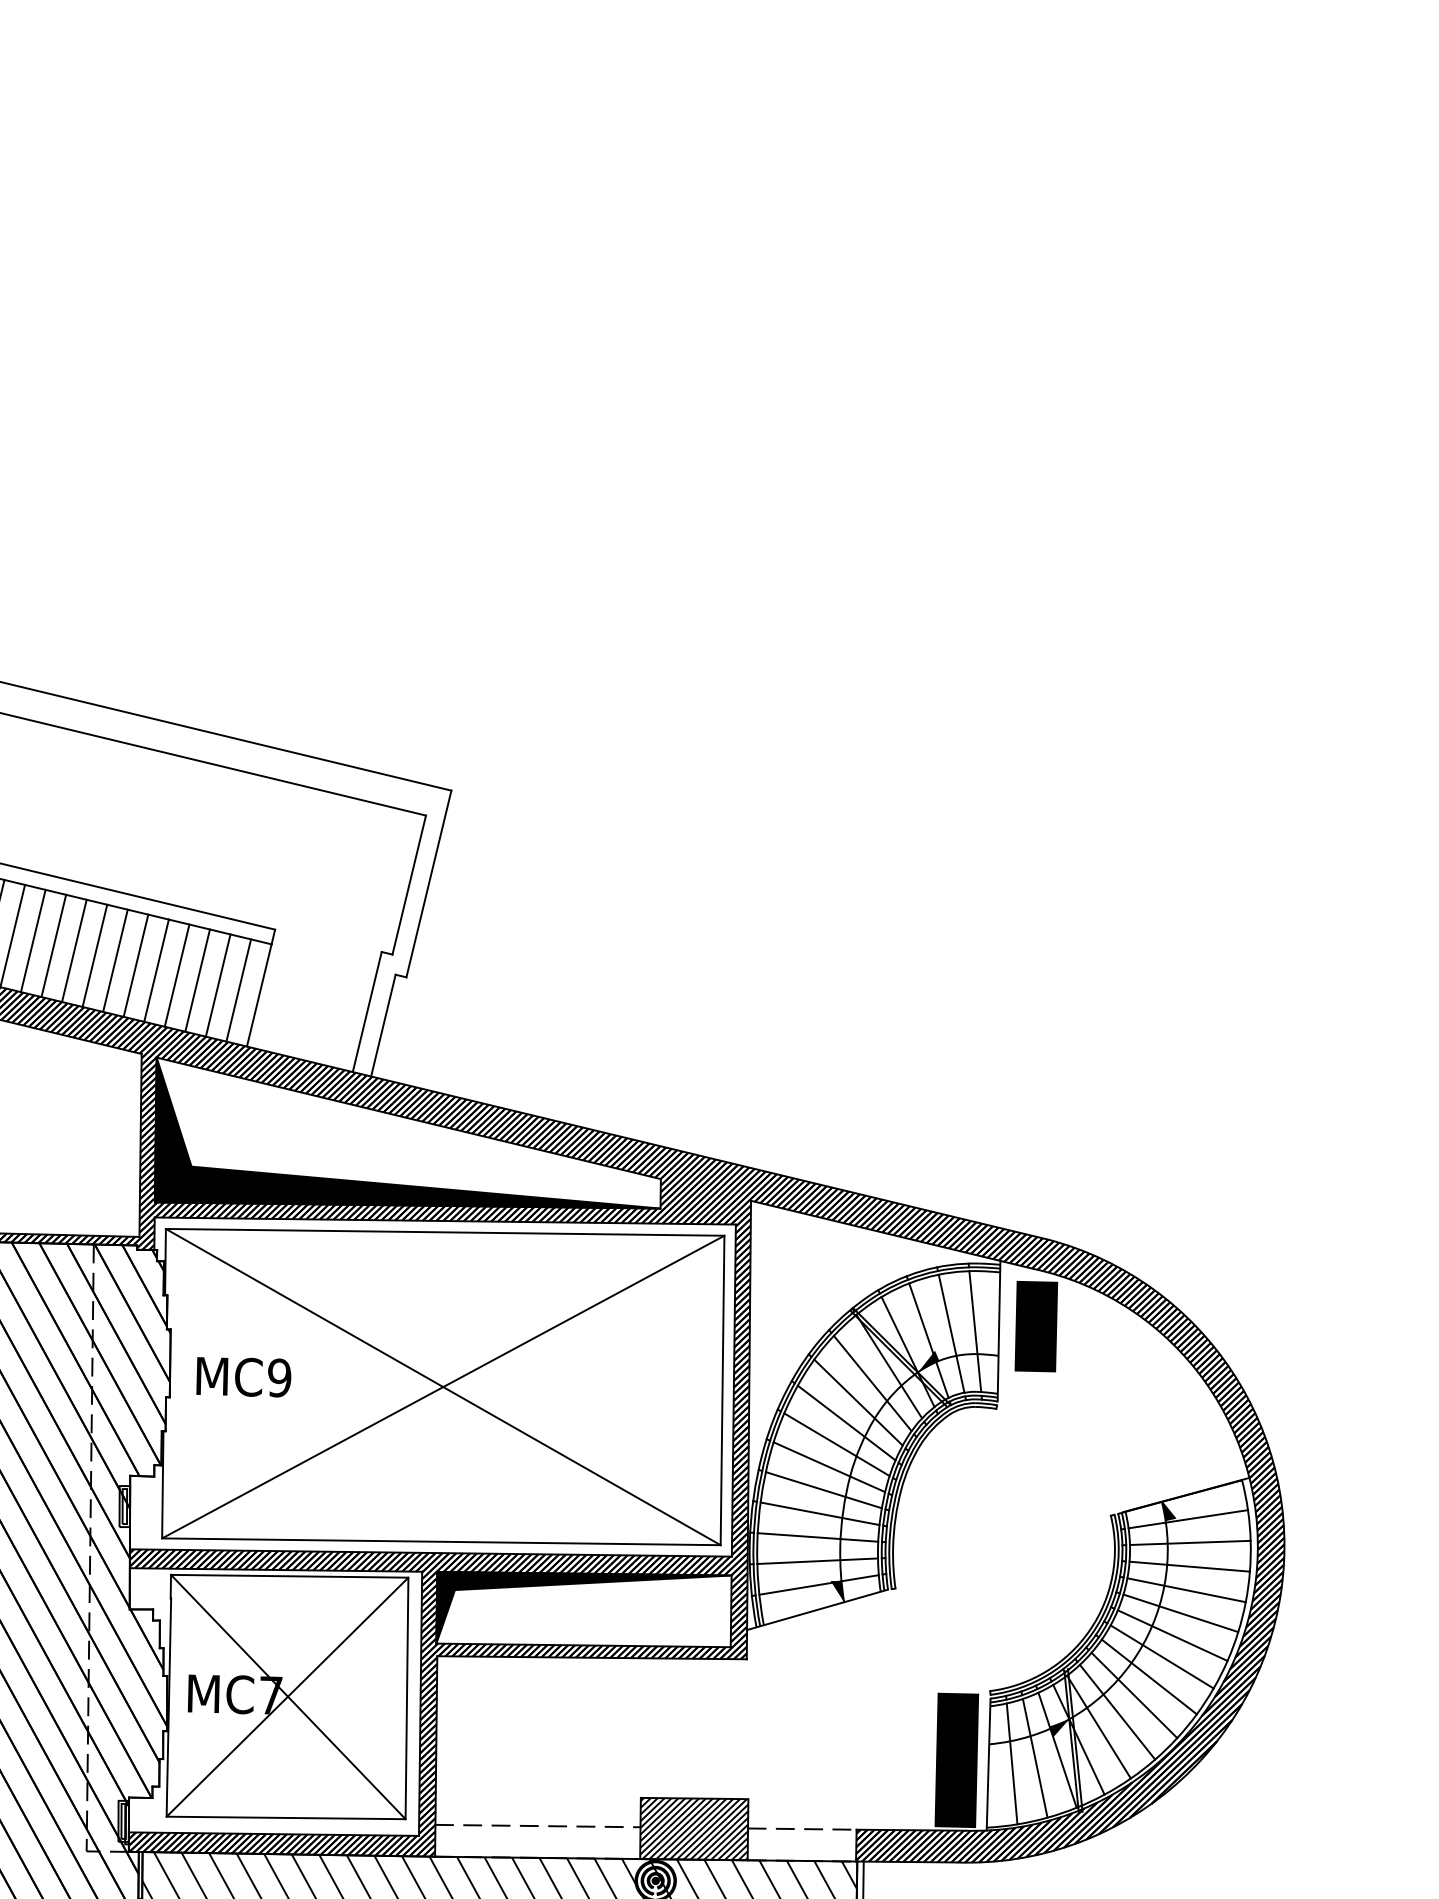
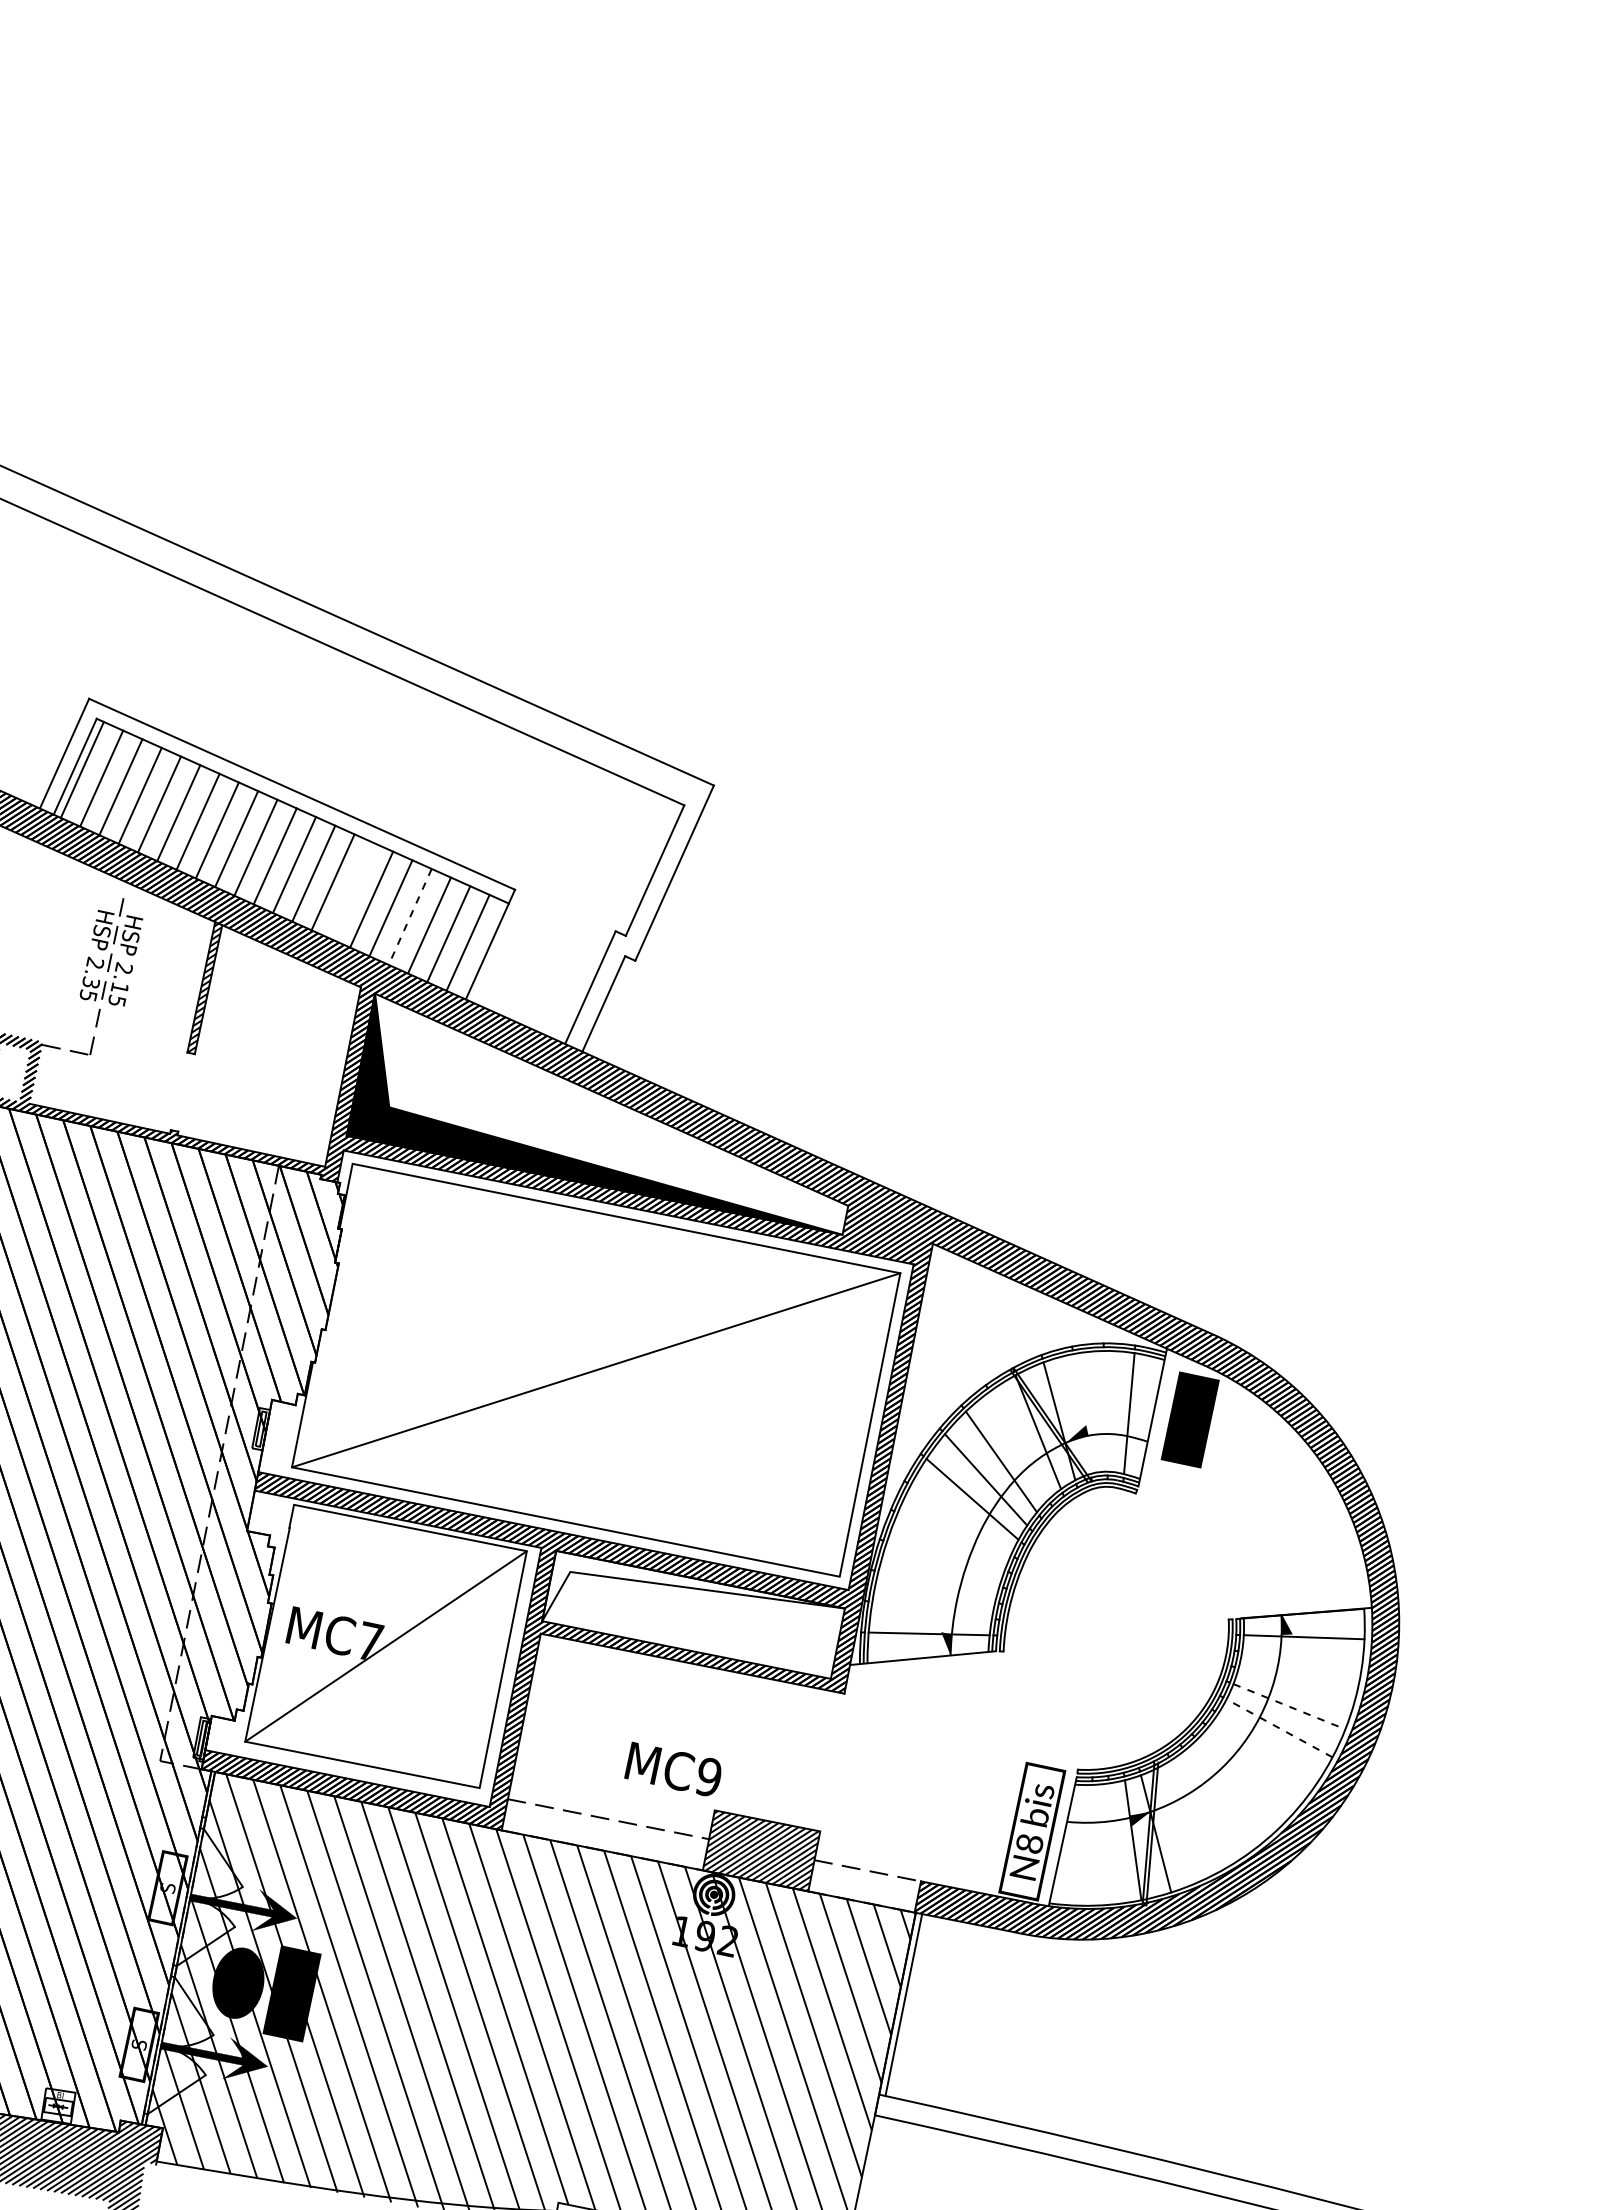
line: (114, 960) -> (351, 890), removed
line: (177, 975) -> (410, 916), solid -> dashed
line: (951, 1332) -> (1105, 1410), removed
line: (928, 1340) -> (1081, 1413), removed
text: (242, 1376) -> (672, 1768), moved
line: (872, 1383) -> (1018, 1445), removed
line: (442, 1386) -> (595, 1369), removed
line: (828, 1466) -> (960, 1519), removed
line: (823, 1490) -> (950, 1541), removed
line: (819, 1514) -> (942, 1564), removed
line: (817, 1536) -> (936, 1586), removed
line: (1189, 1542) -> (1301, 1660), removed
line: (816, 1560) -> (931, 1609), removed
line: (1189, 1567) -> (1296, 1684), removed
fill: (578, 1580) -> (693, 1585), removed
line: (1186, 1590) -> (1289, 1706), solid -> dashed
line: (1180, 1613) -> (1279, 1728), solid -> dashed
line: (1172, 1635) -> (1267, 1748), removed
line: (1162, 1656) -> (1253, 1767), removed
line: (1148, 1676) -> (1236, 1784), removed
line: (1134, 1695) -> (1218, 1800), removed
line: (287, 1697) -> (386, 1646), removed
line: (1116, 1711) -> (1198, 1813), removed
line: (1099, 1726) -> (1178, 1824), removed
line: (1034, 1757) -> (1109, 1843), removed
fill: (956, 1760) -> (1031, 1831), removed
line: (1011, 1763) -> (1085, 1844), removed

